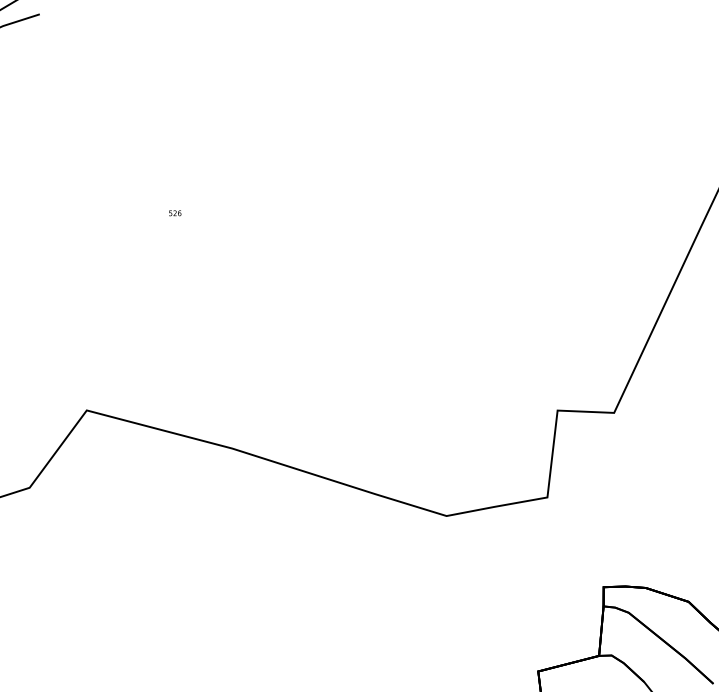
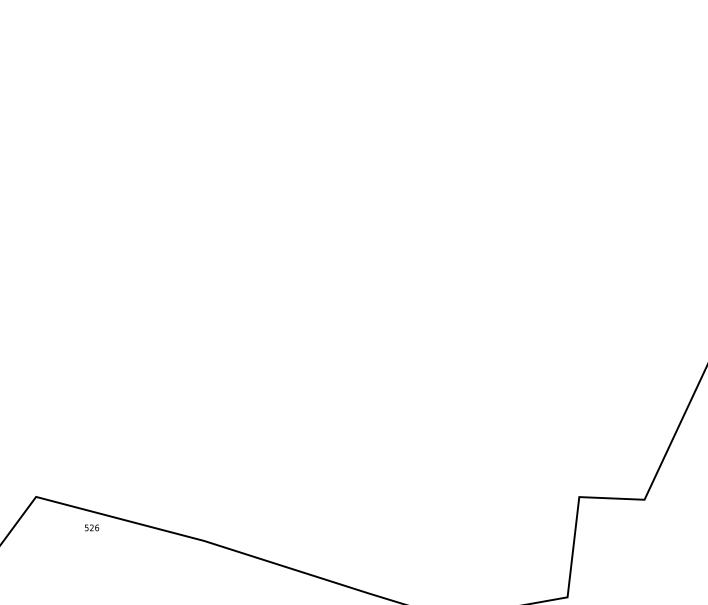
text: (175, 213) -> (92, 528), moved

